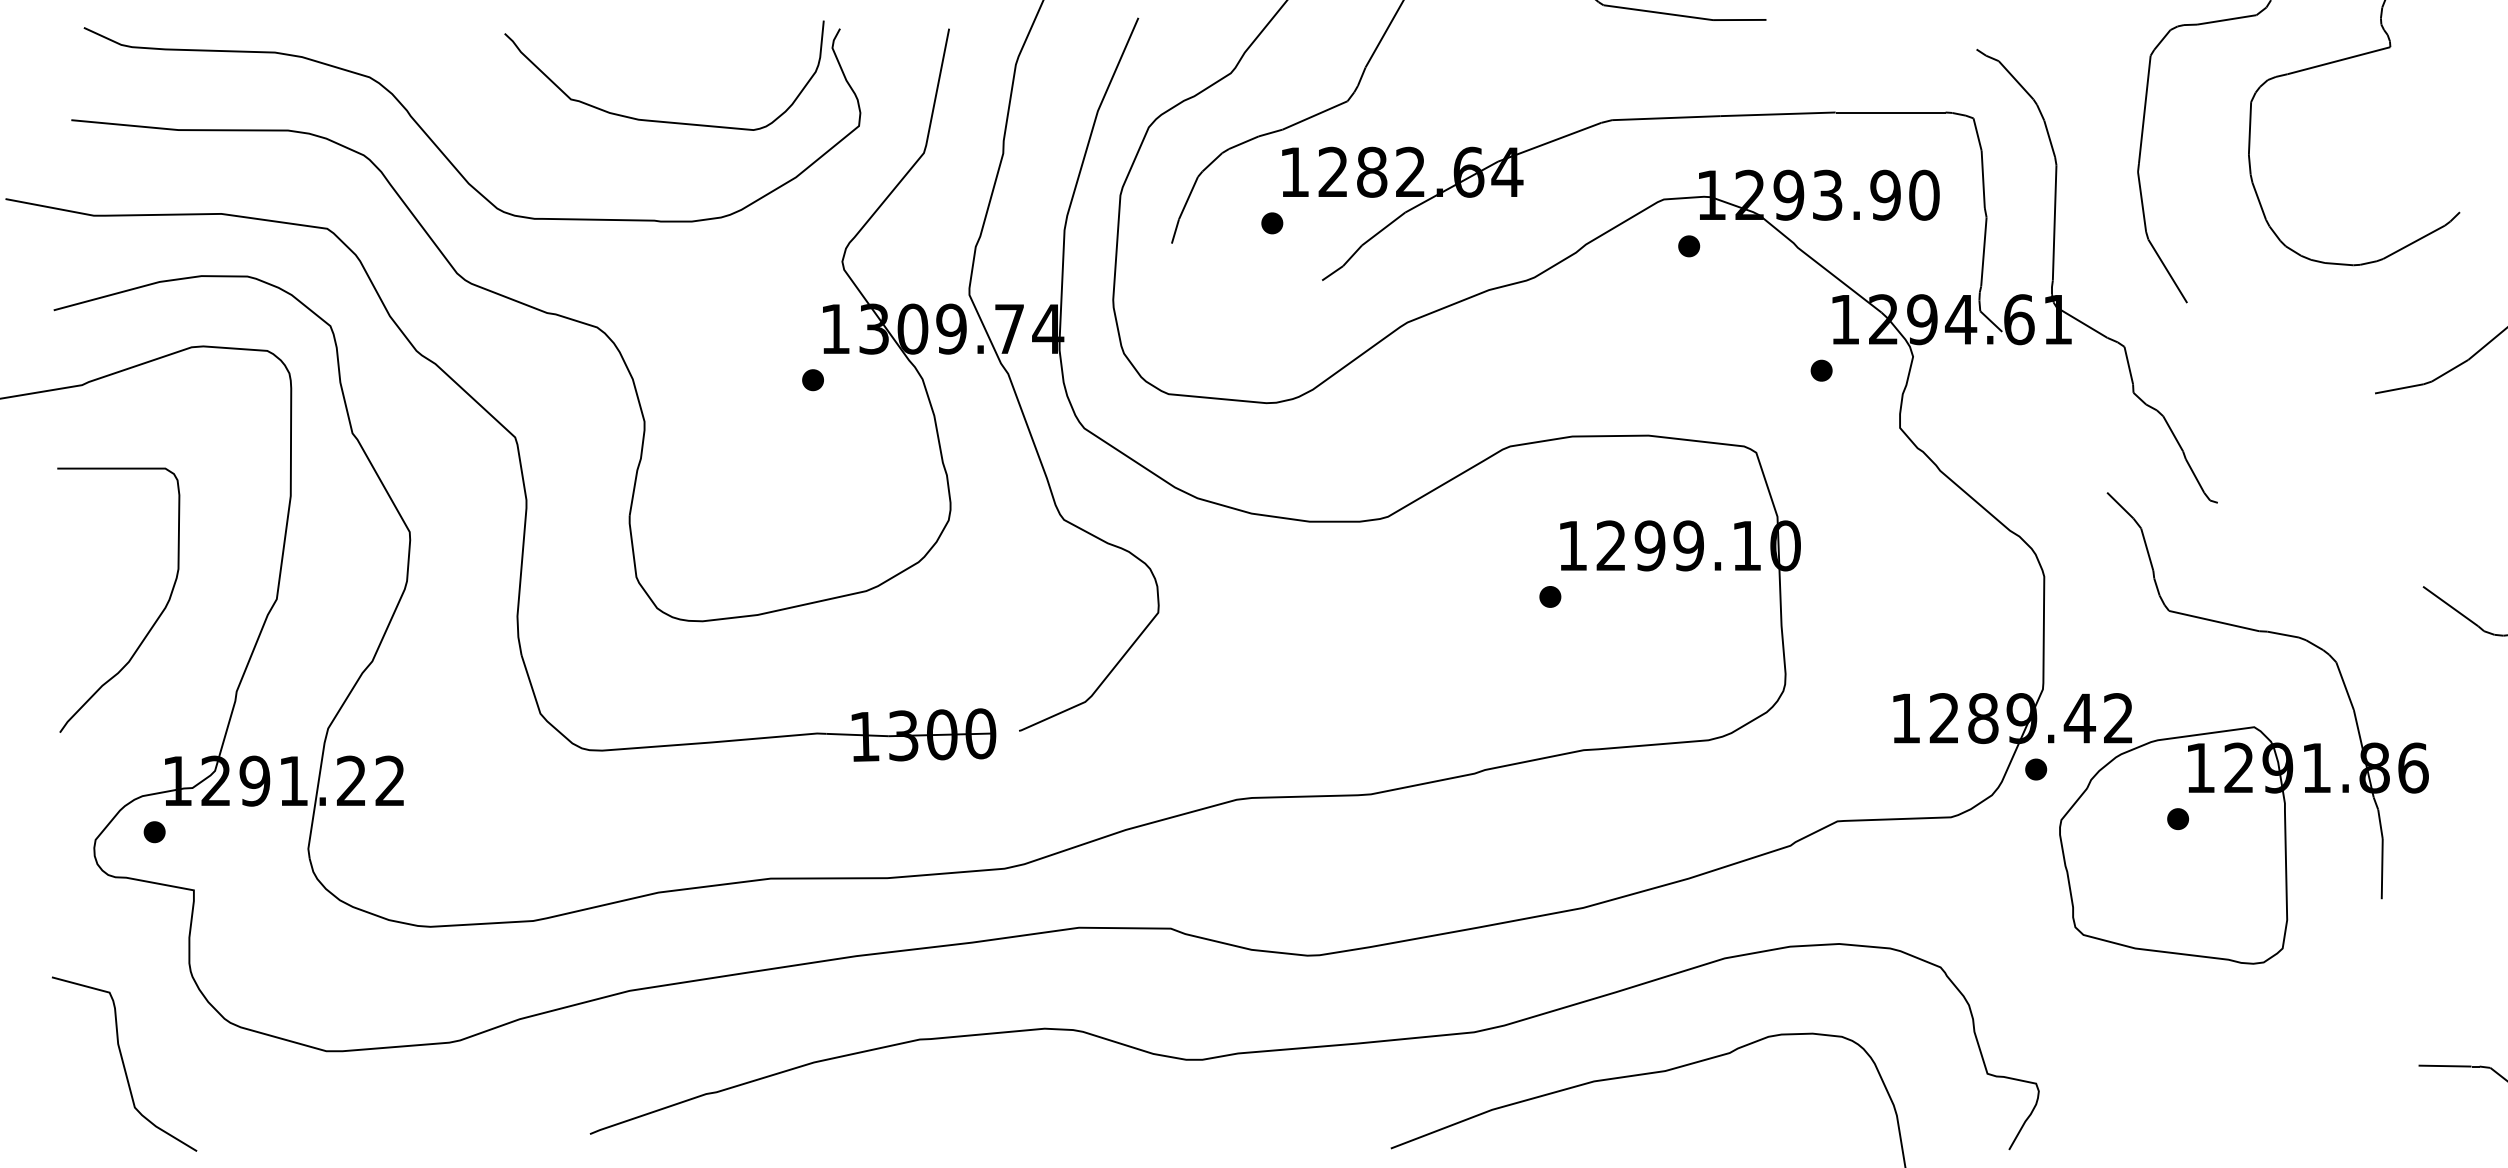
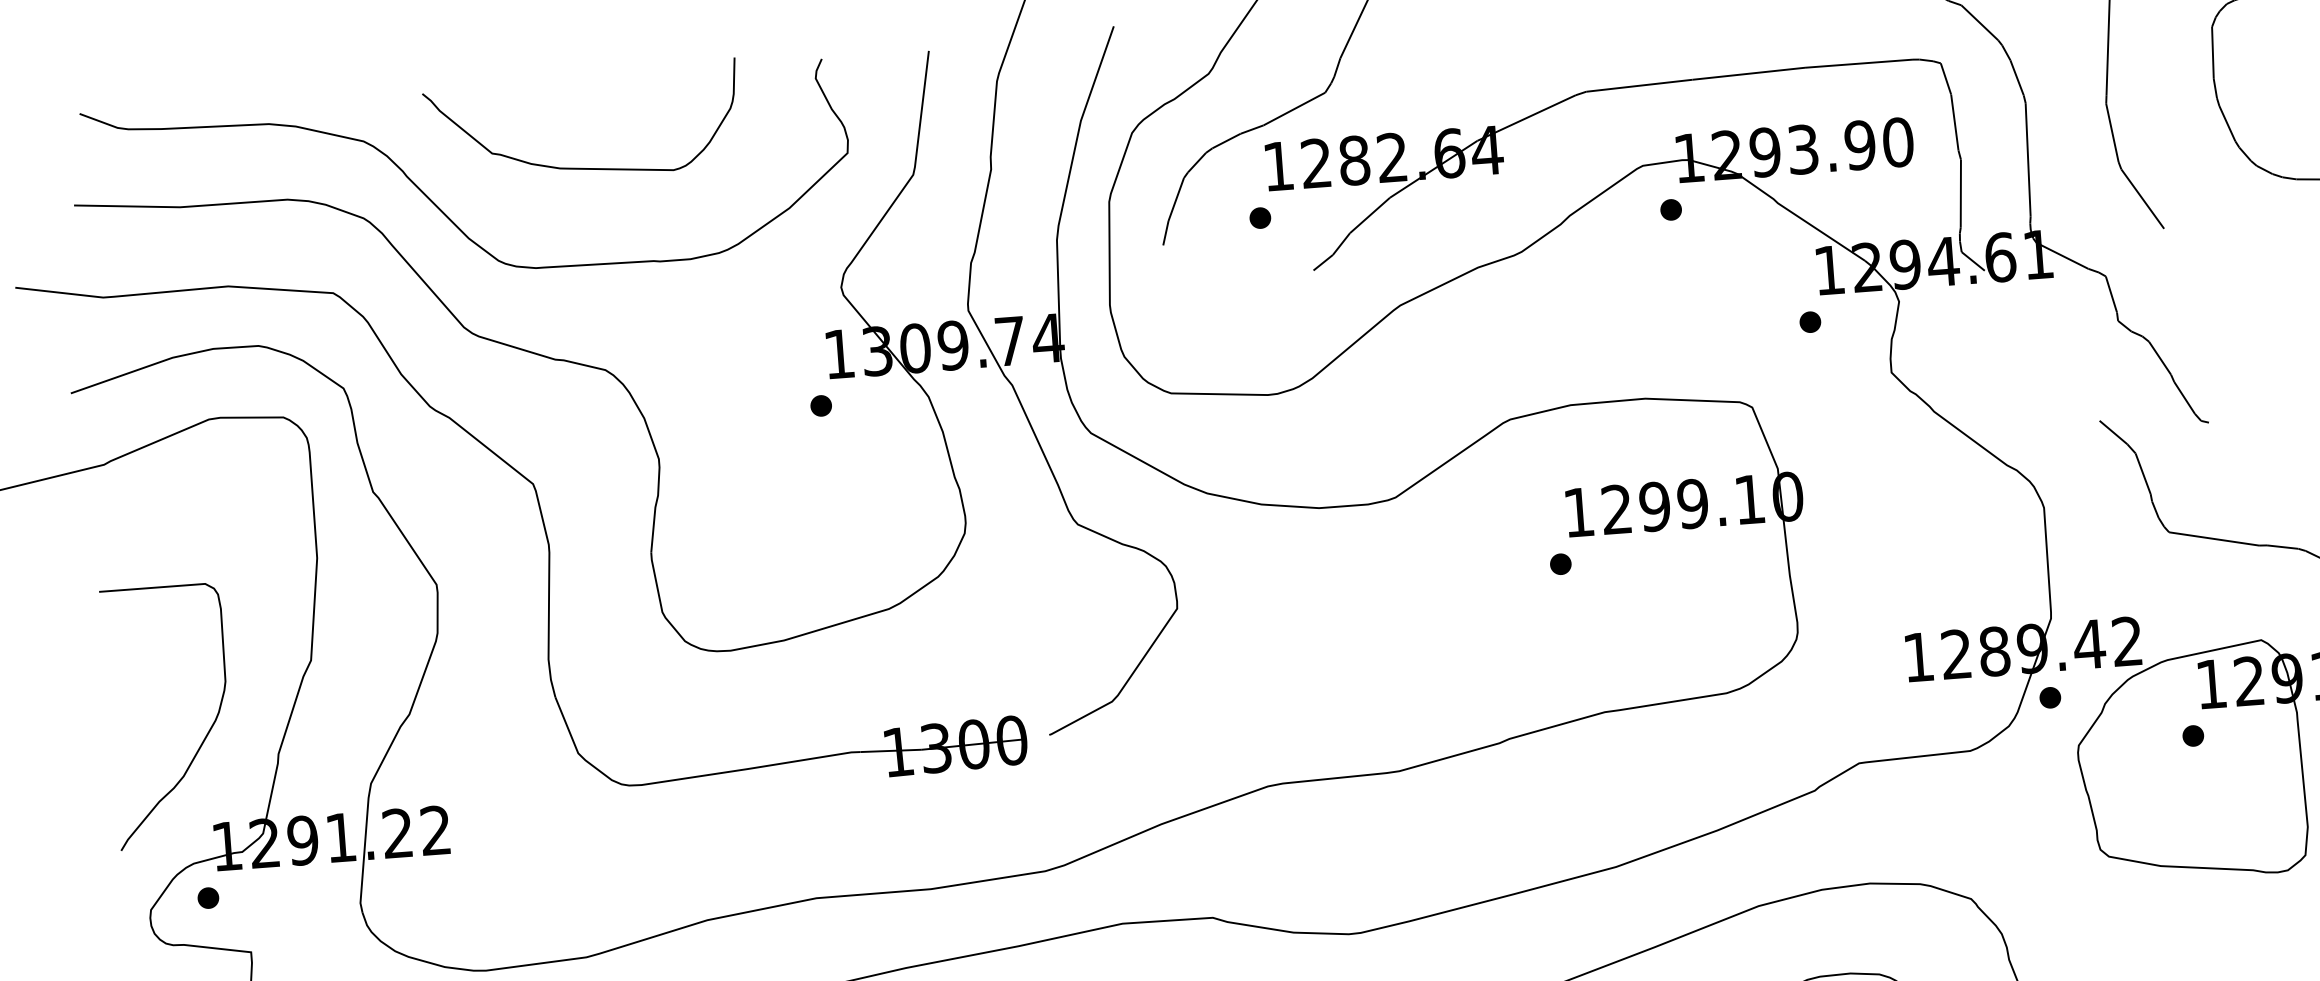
curve: (661, 120) -> (582, 167), moved
curve: (153, 623) -> (204, 736), moved

